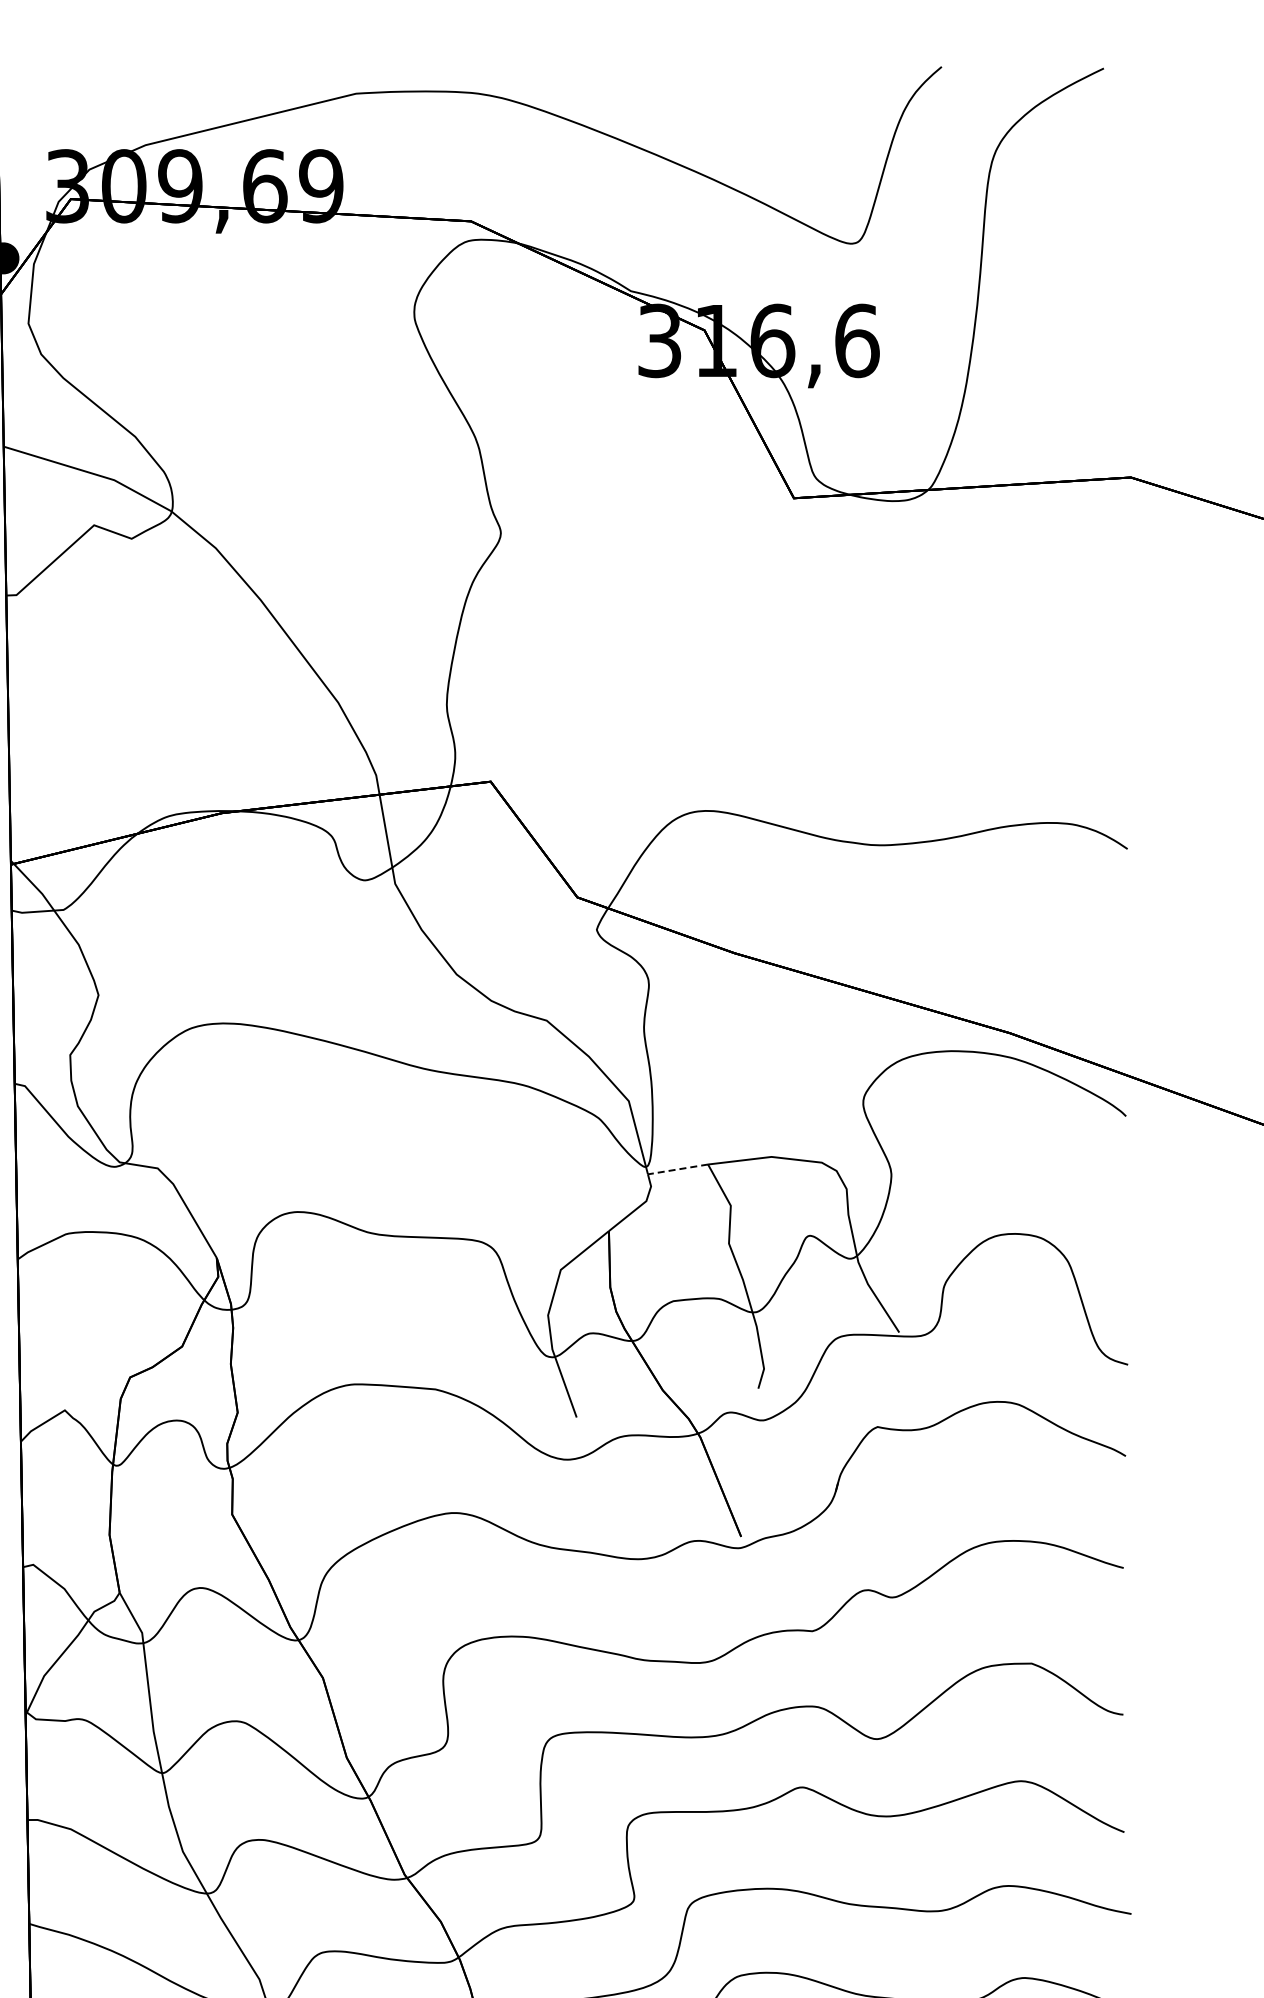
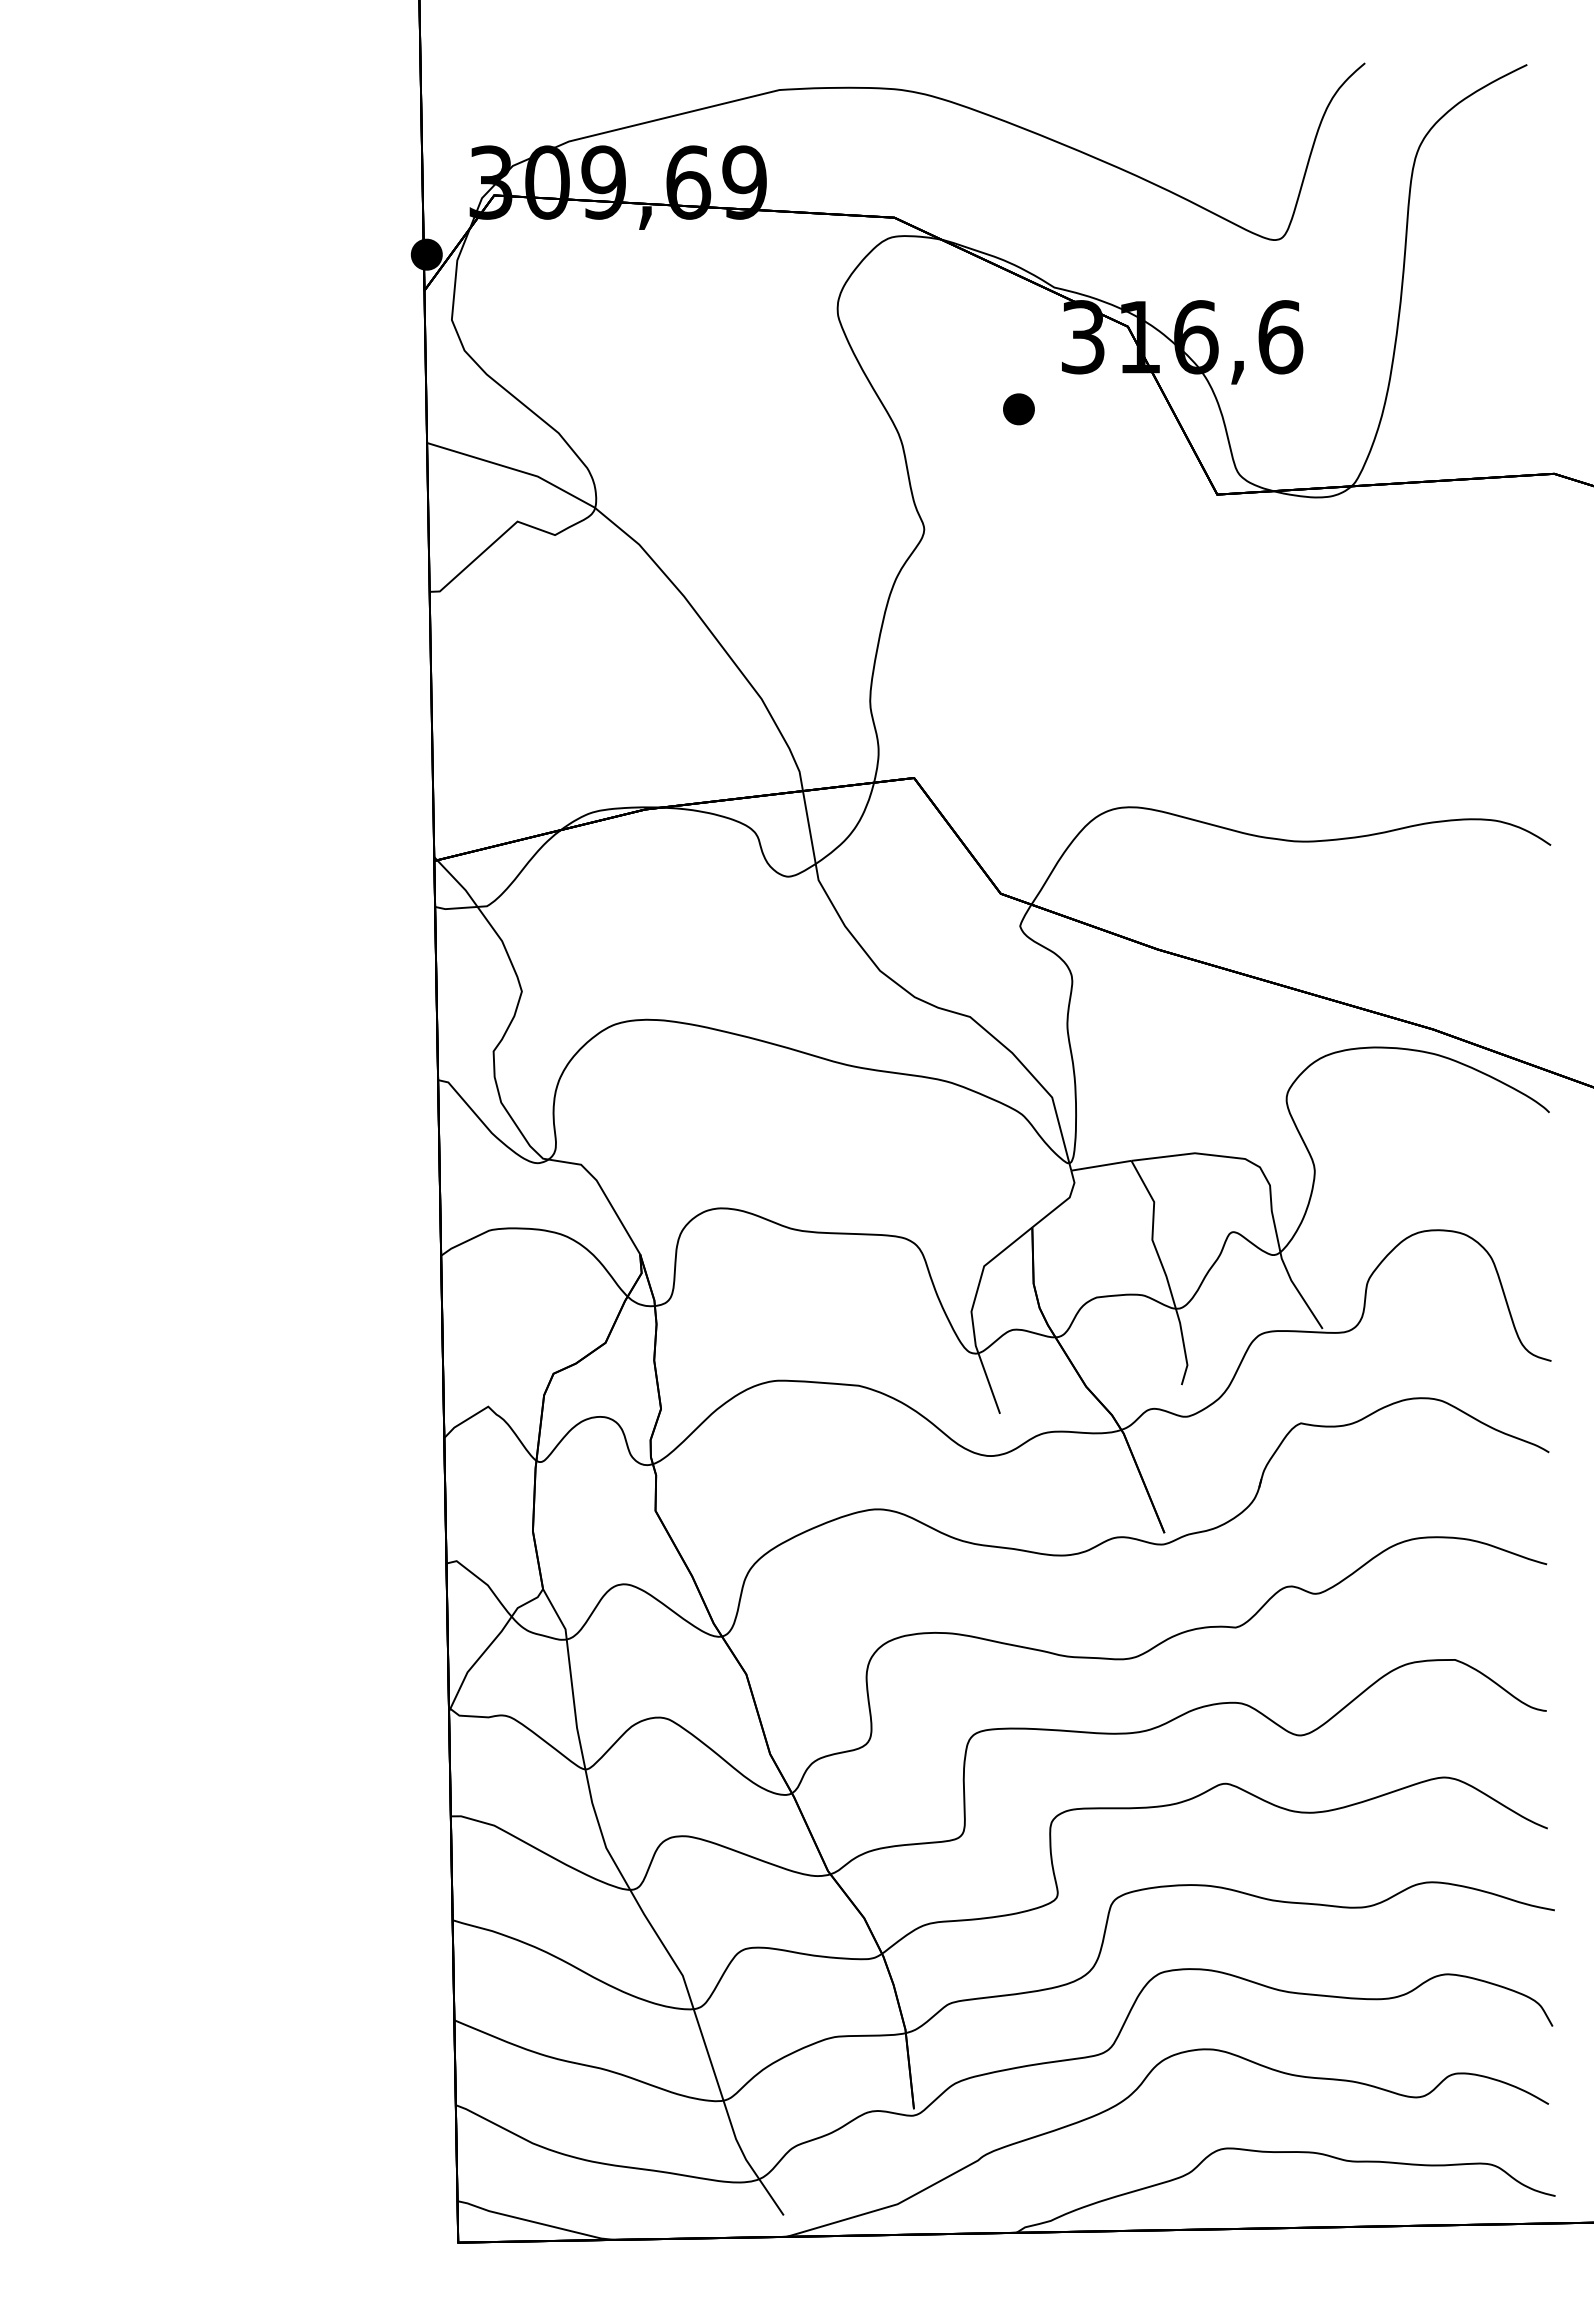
part: (595, 413) -> (1018, 409), added
line: (677, 1169) -> (1100, 1165), dashed -> solid

